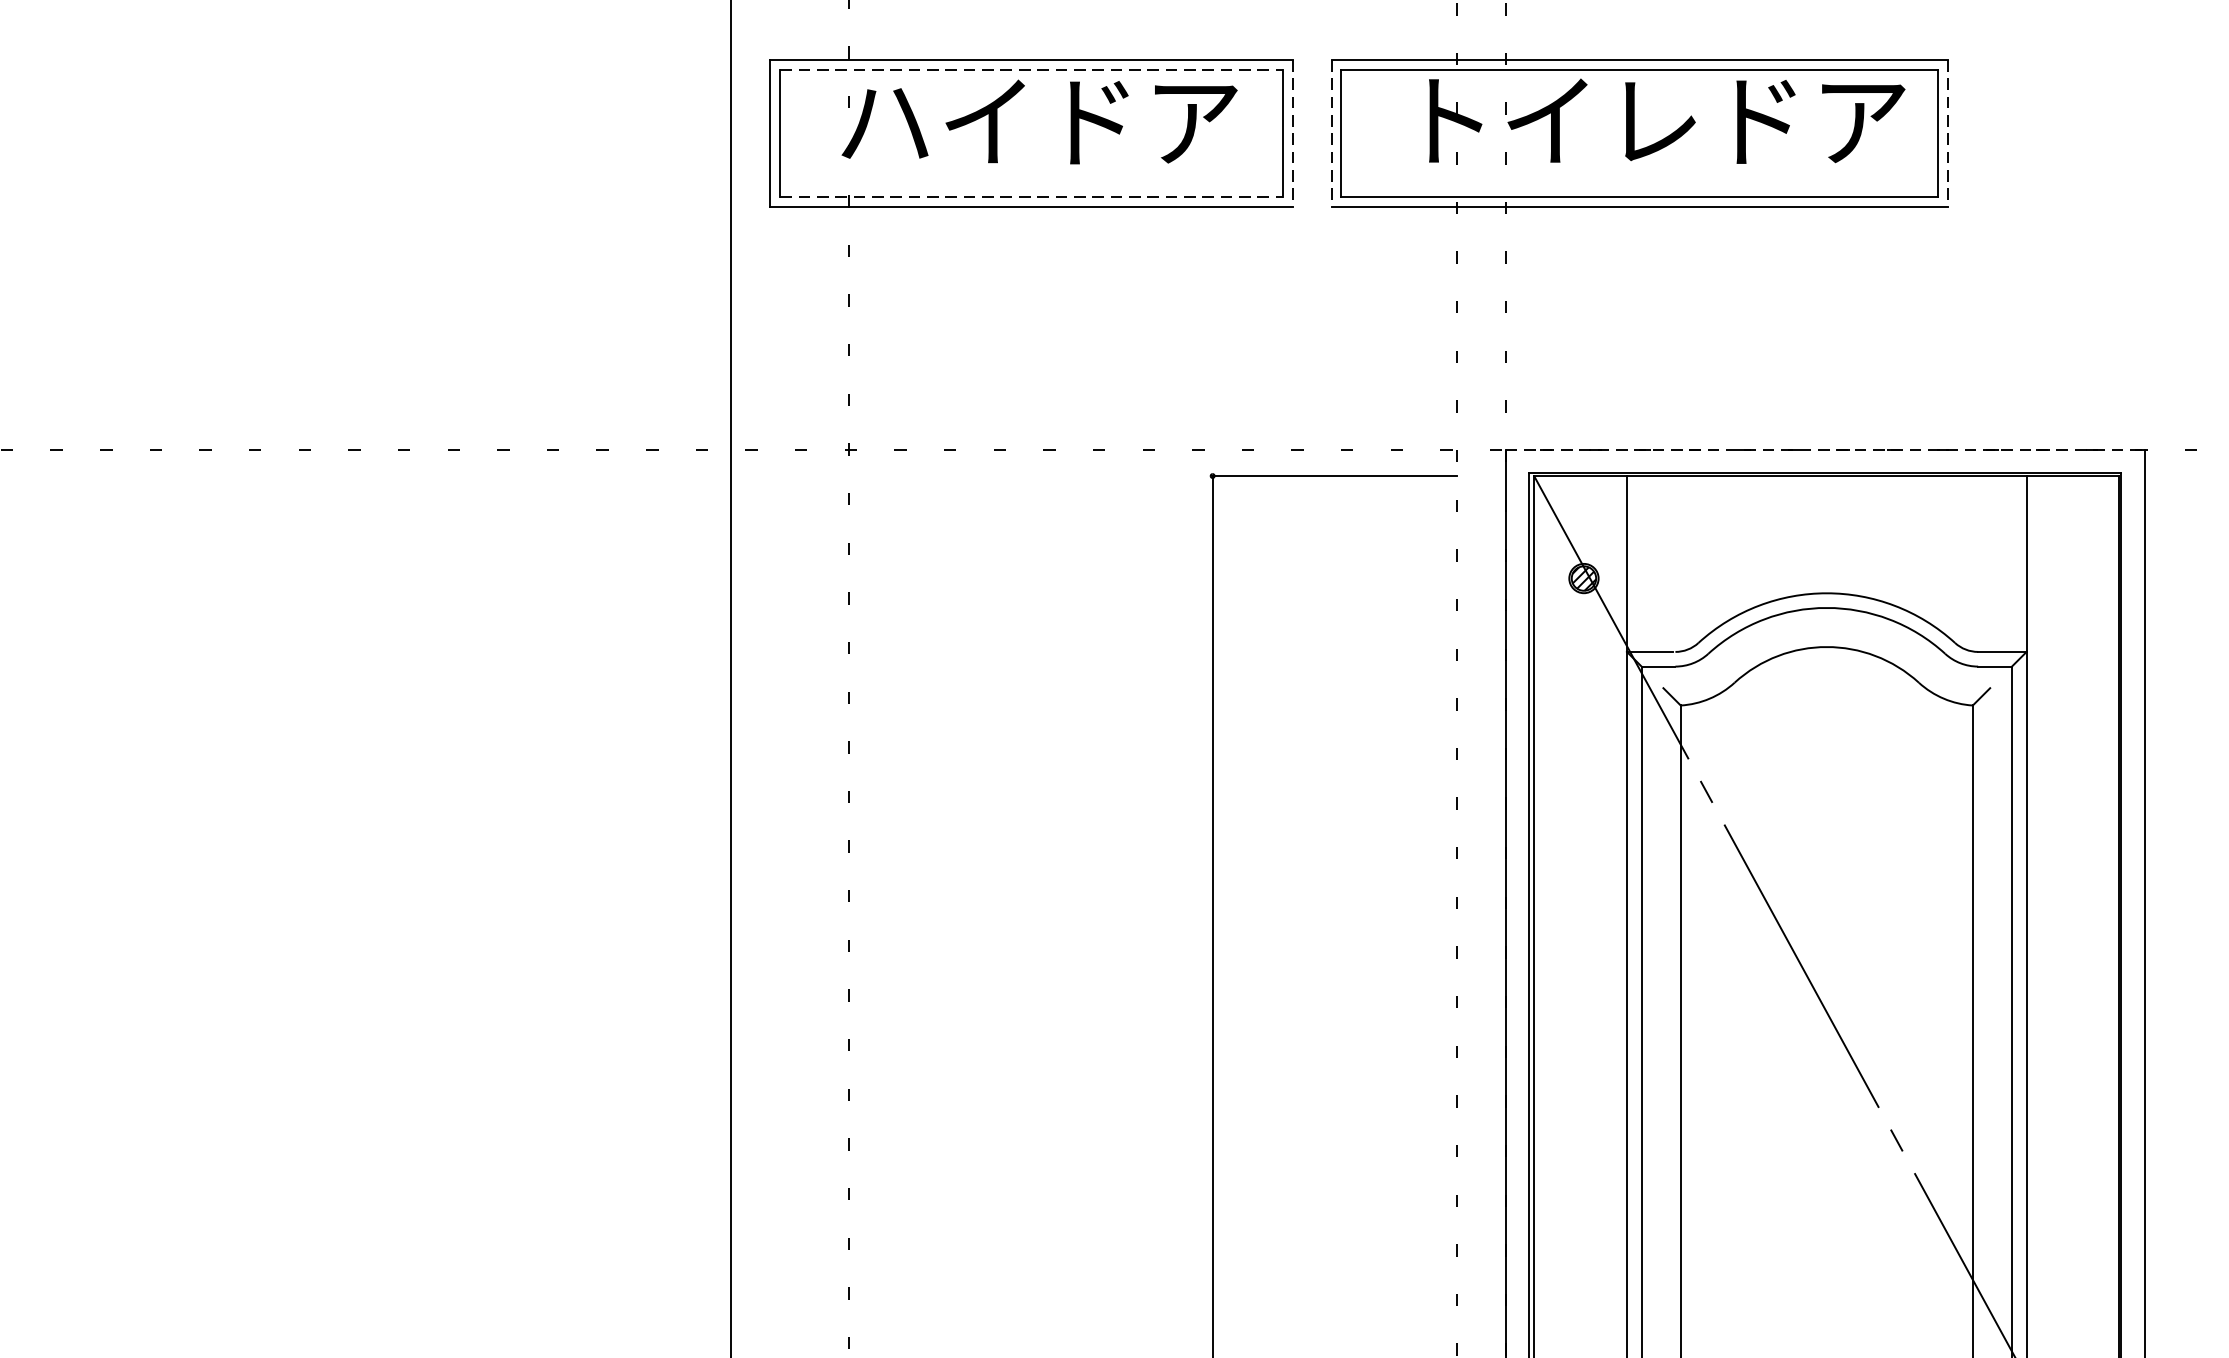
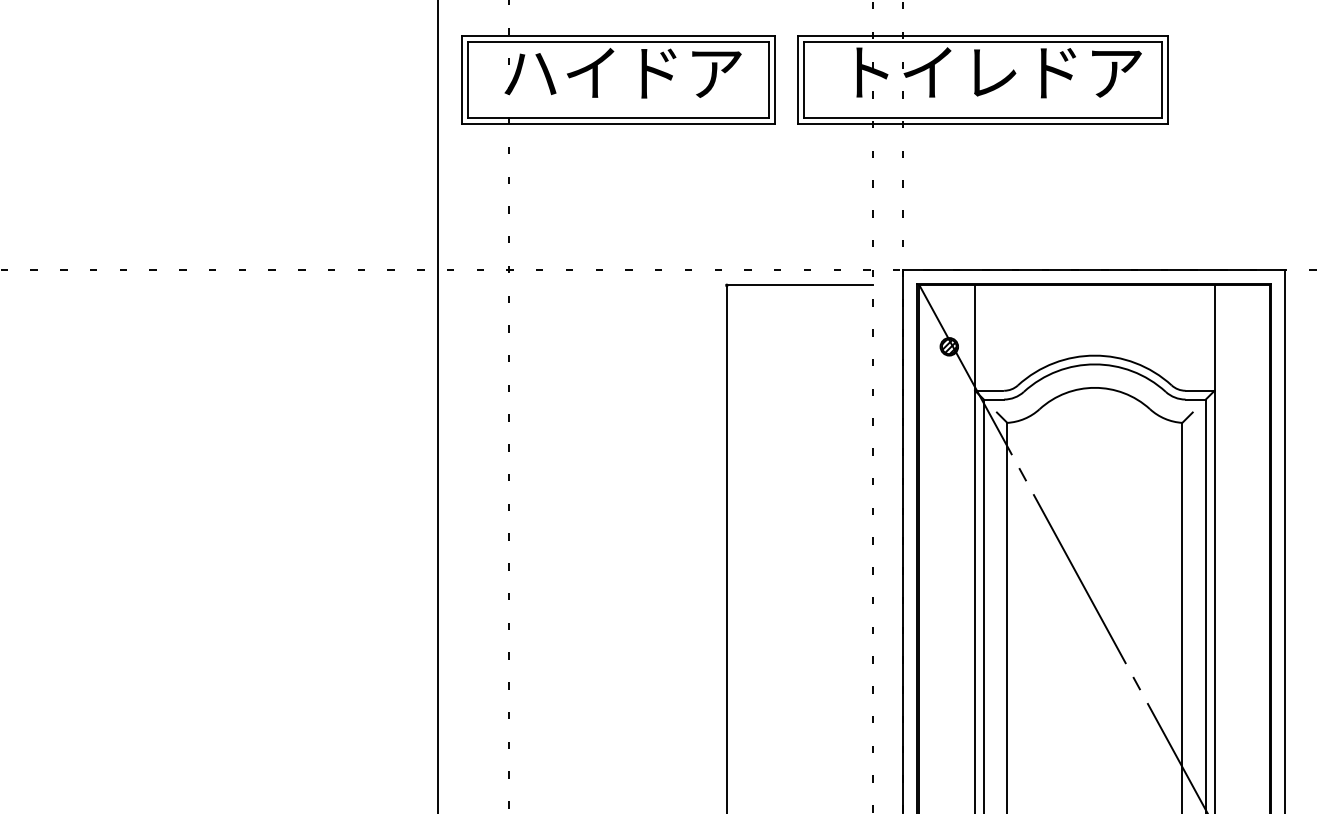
line: (1031, 69) -> (618, 41), dashed -> solid
line: (1292, 132) -> (774, 79), dashed -> solid
line: (1332, 132) -> (798, 79), dashed -> solid
line: (1948, 132) -> (1167, 79), dashed -> solid
line: (1031, 197) -> (618, 118), dashed -> solid
line: (1826, 449) -> (1094, 269), dashed -> solid

